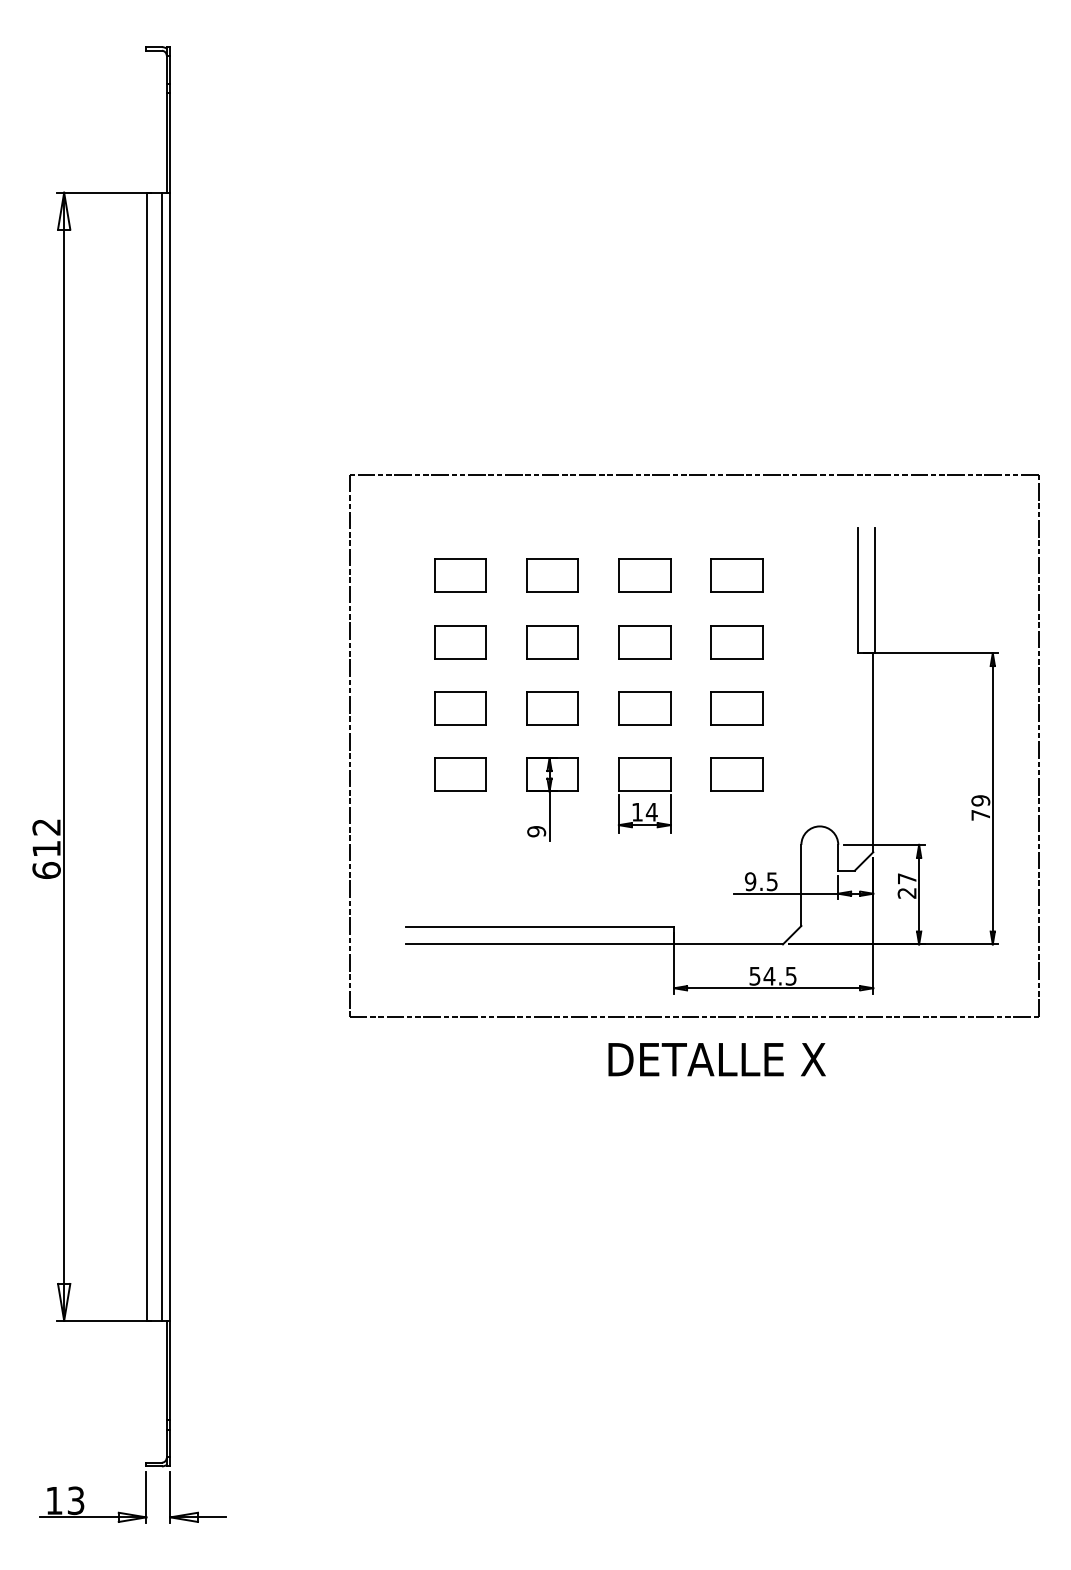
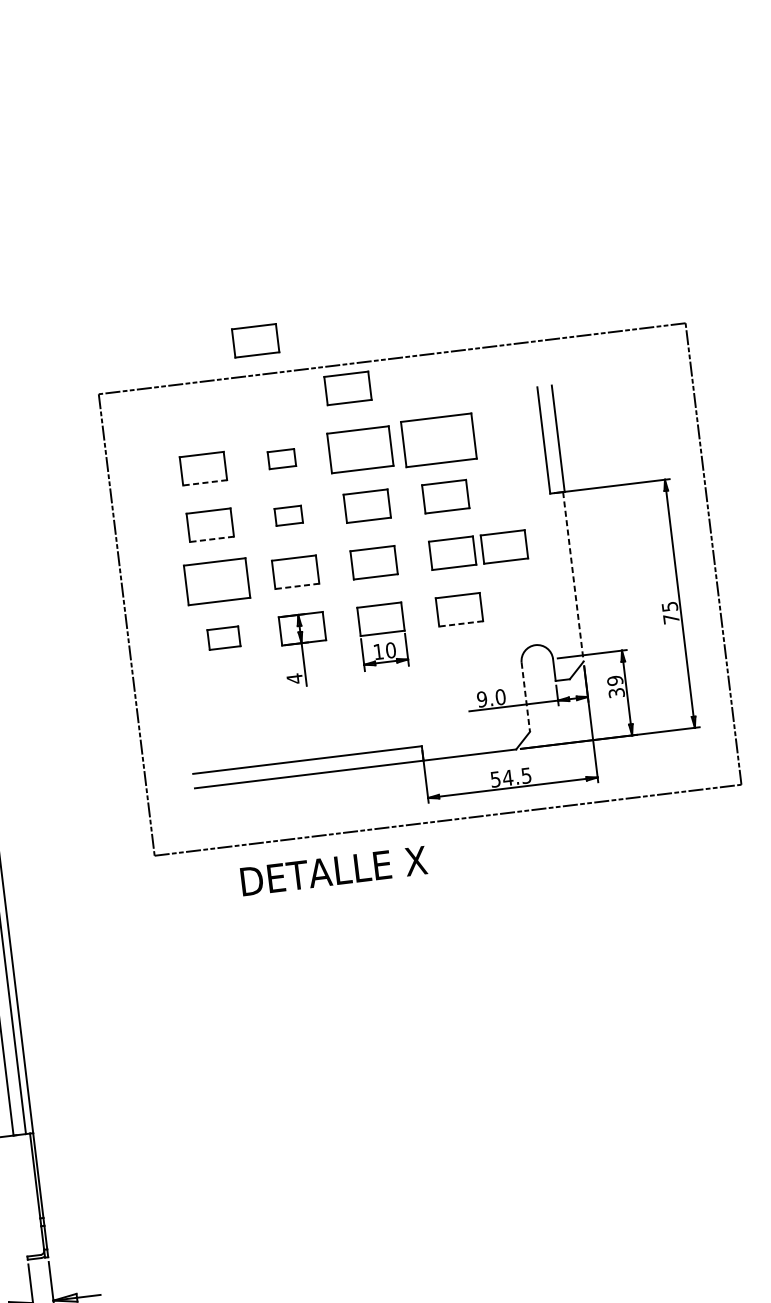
part: (538, 435) -> (255, 341), added
part: (638, 503) -> (347, 388), added
part: (552, 575) -> (281, 458), size x0.6
part: (644, 575) -> (360, 449), size x1.4
part: (736, 575) -> (438, 440), size x1.6
line: (460, 592) -> (205, 482), solid -> dashed
part: (552, 642) -> (288, 516), size x0.6
line: (460, 658) -> (212, 539), solid -> dashed
part: (460, 708) -> (217, 581), size x1.4
part: (797, 708) -> (504, 547), added
line: (552, 725) -> (297, 586), solid -> dashed
line: (873, 752) -> (573, 576), solid -> dashed
part: (460, 774) -> (224, 637), size x0.7
line: (736, 791) -> (460, 624), solid -> dashed
text: (980, 800) -> (669, 606), 79 -> 75
text: (651, 811) -> (390, 649), 14 -> 10
text: (536, 831) -> (294, 678), 9 -> 4
text: (771, 881) -> (499, 697), 9.5 -> 9.0
line: (801, 885) -> (525, 697), solid -> dashed
text: (906, 885) -> (615, 686), 27 -> 39
text: (716, 1059) -> (333, 871), moved

